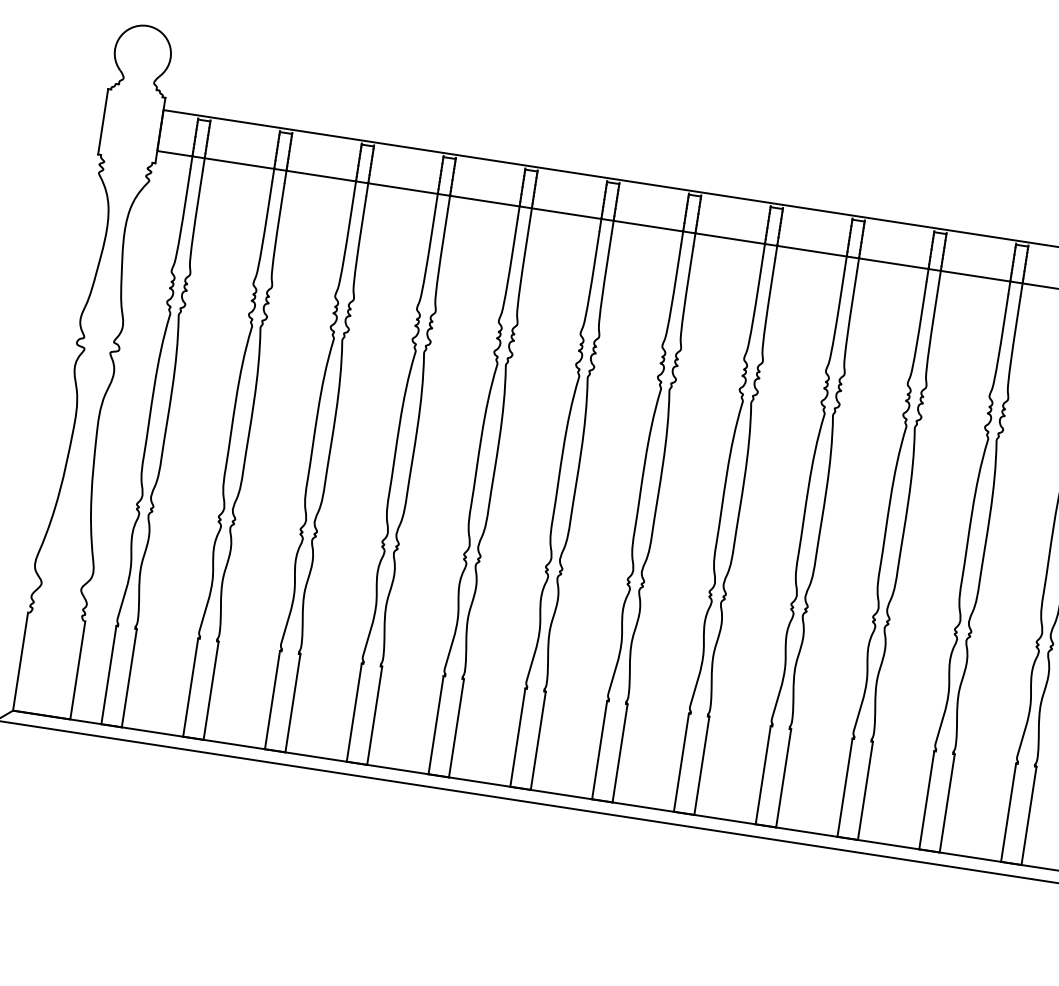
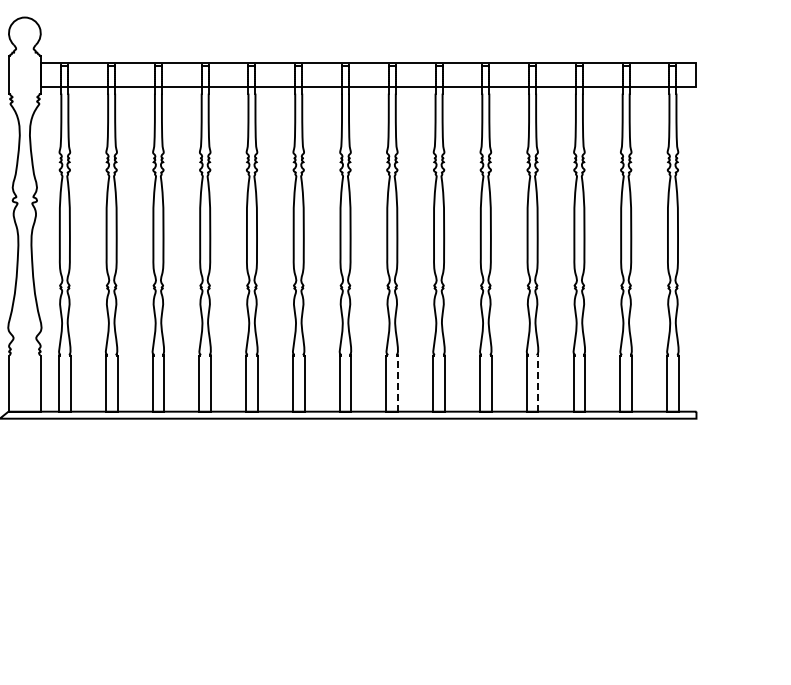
line: (702, 765) -> (398, 383), solid -> dashed
line: (947, 803) -> (538, 383), solid -> dashed

